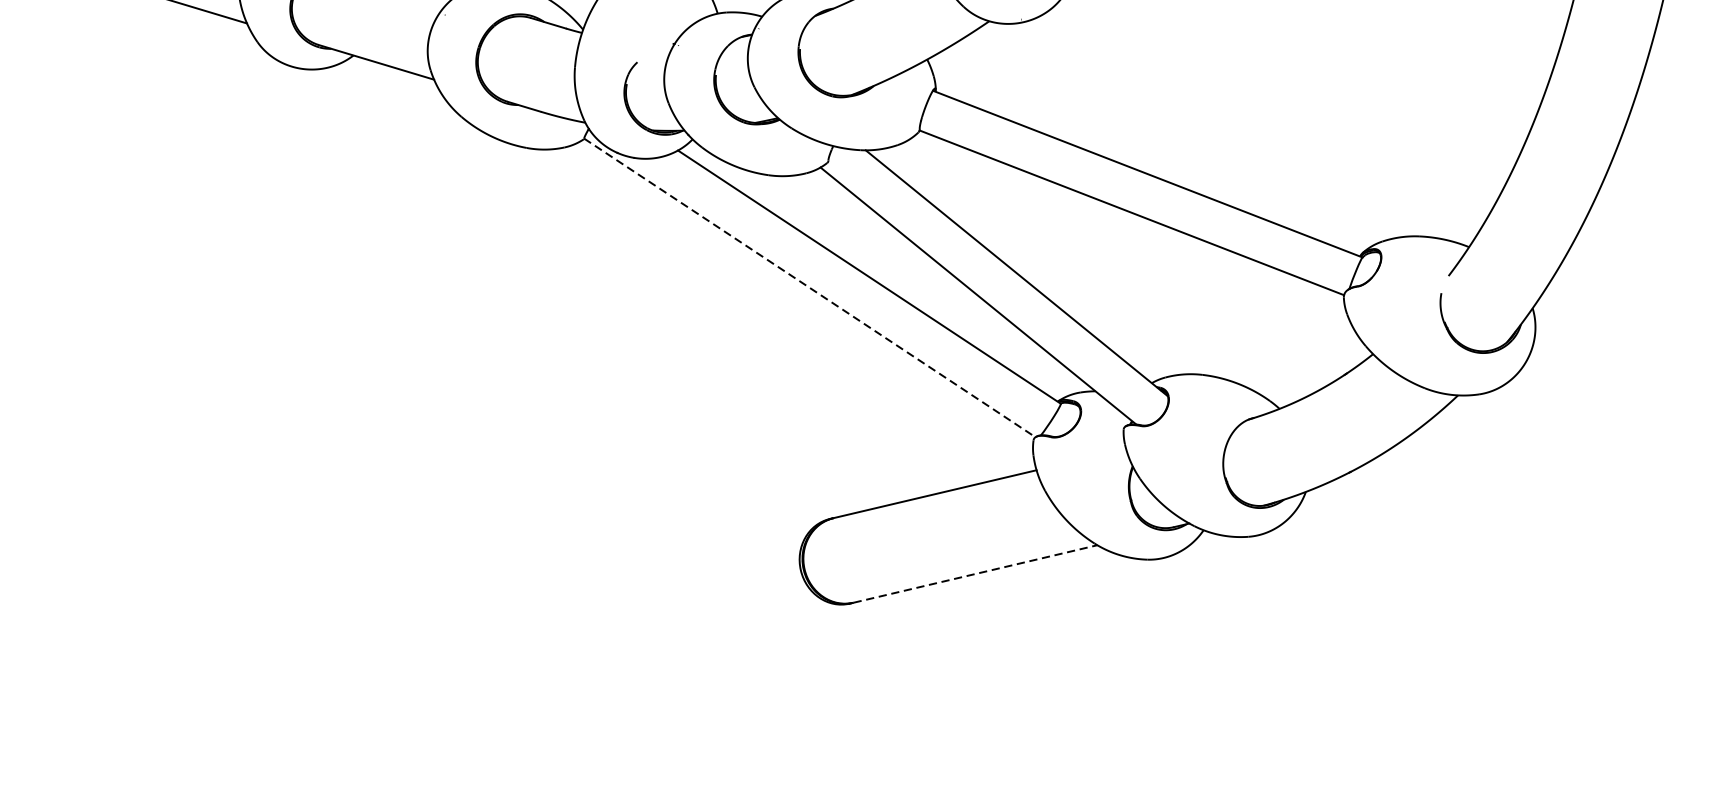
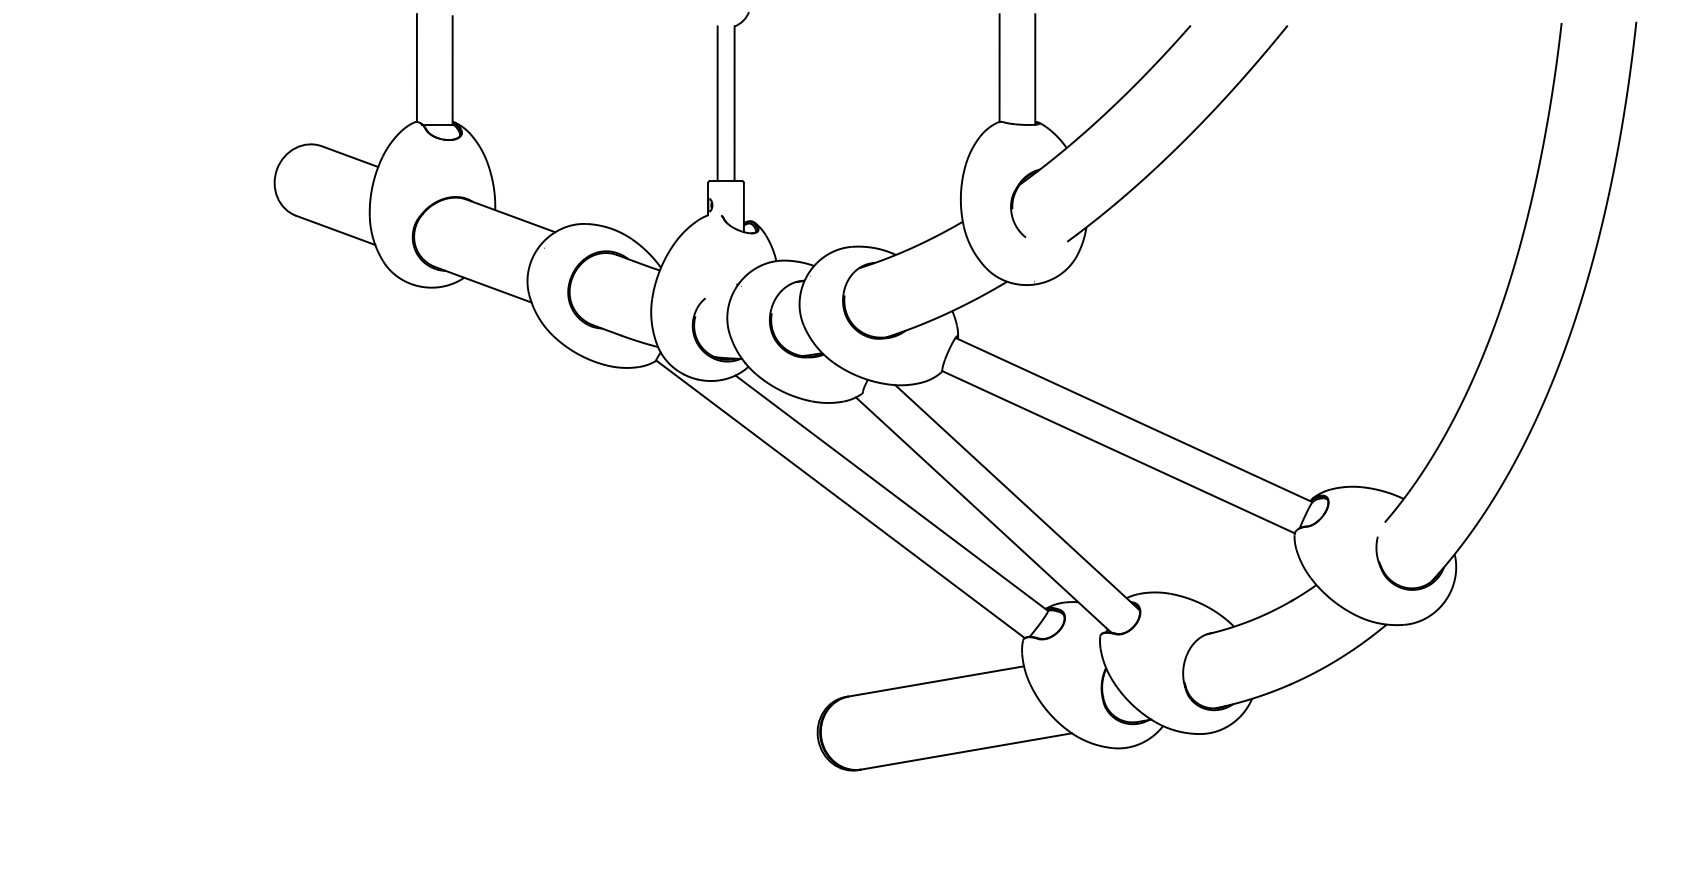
line: (809, 288) -> (840, 499), dashed -> solid
line: (975, 574) -> (966, 751), dashed -> solid

